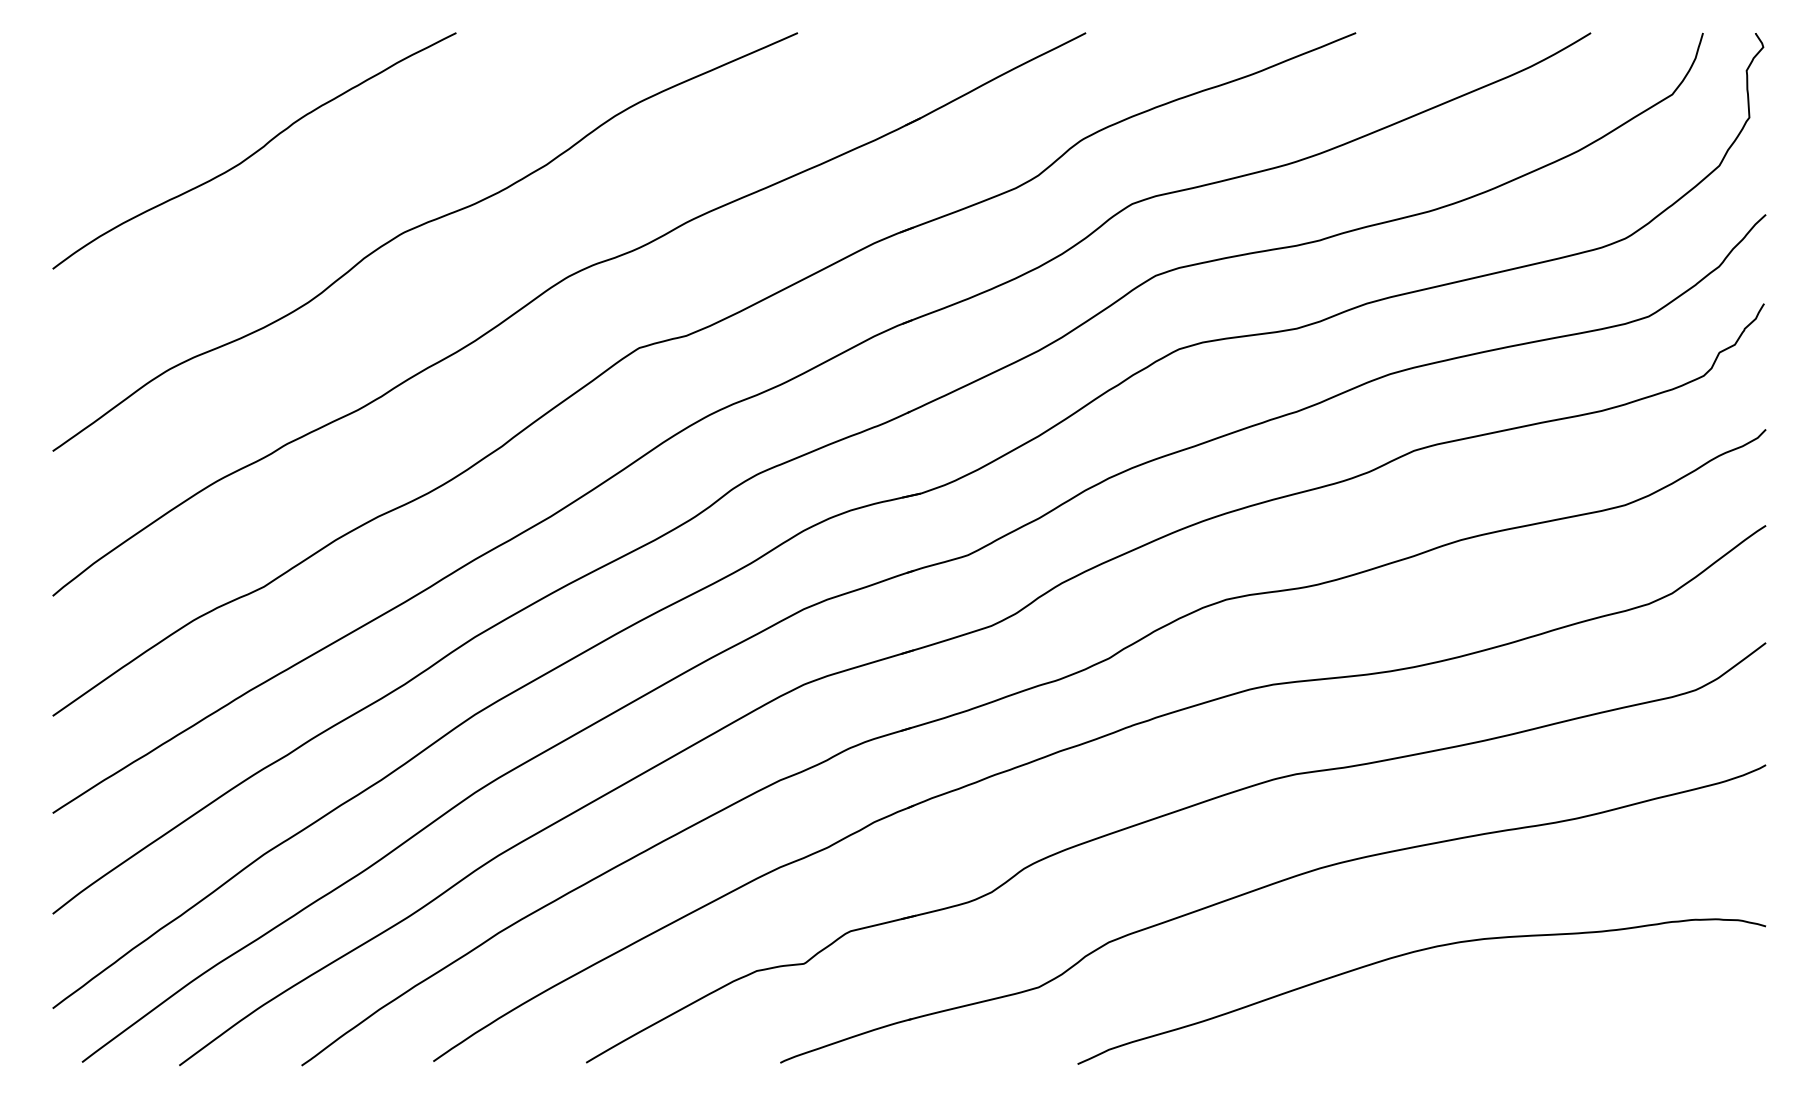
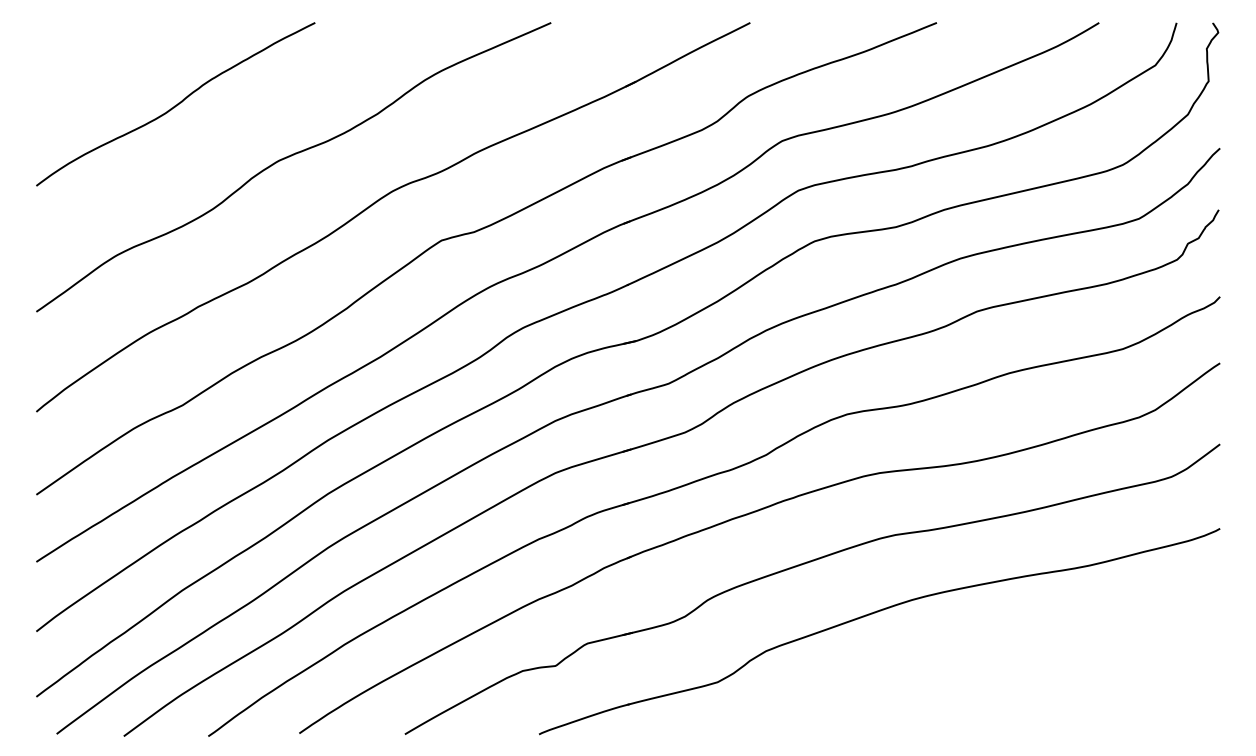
curve: (1410, 954) -> (974, 659), removed

